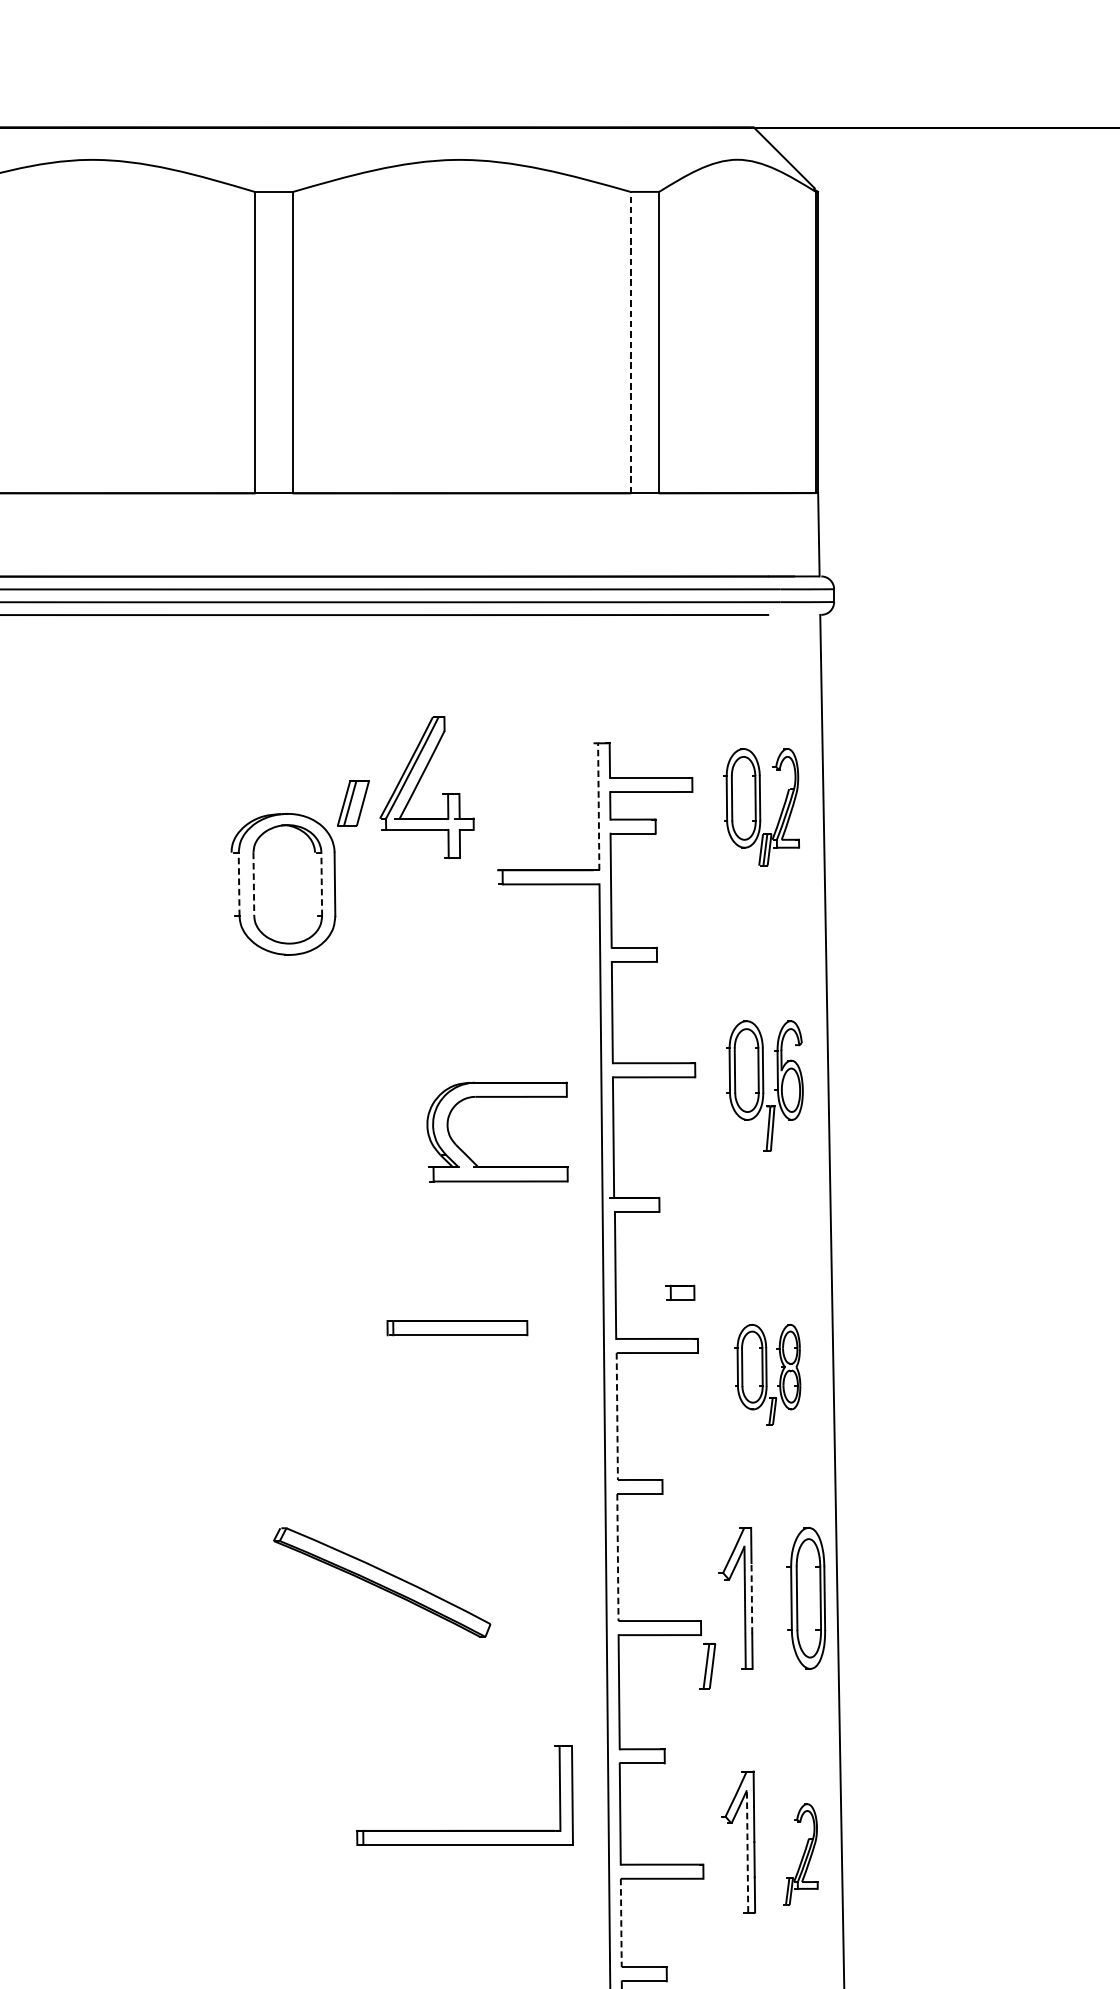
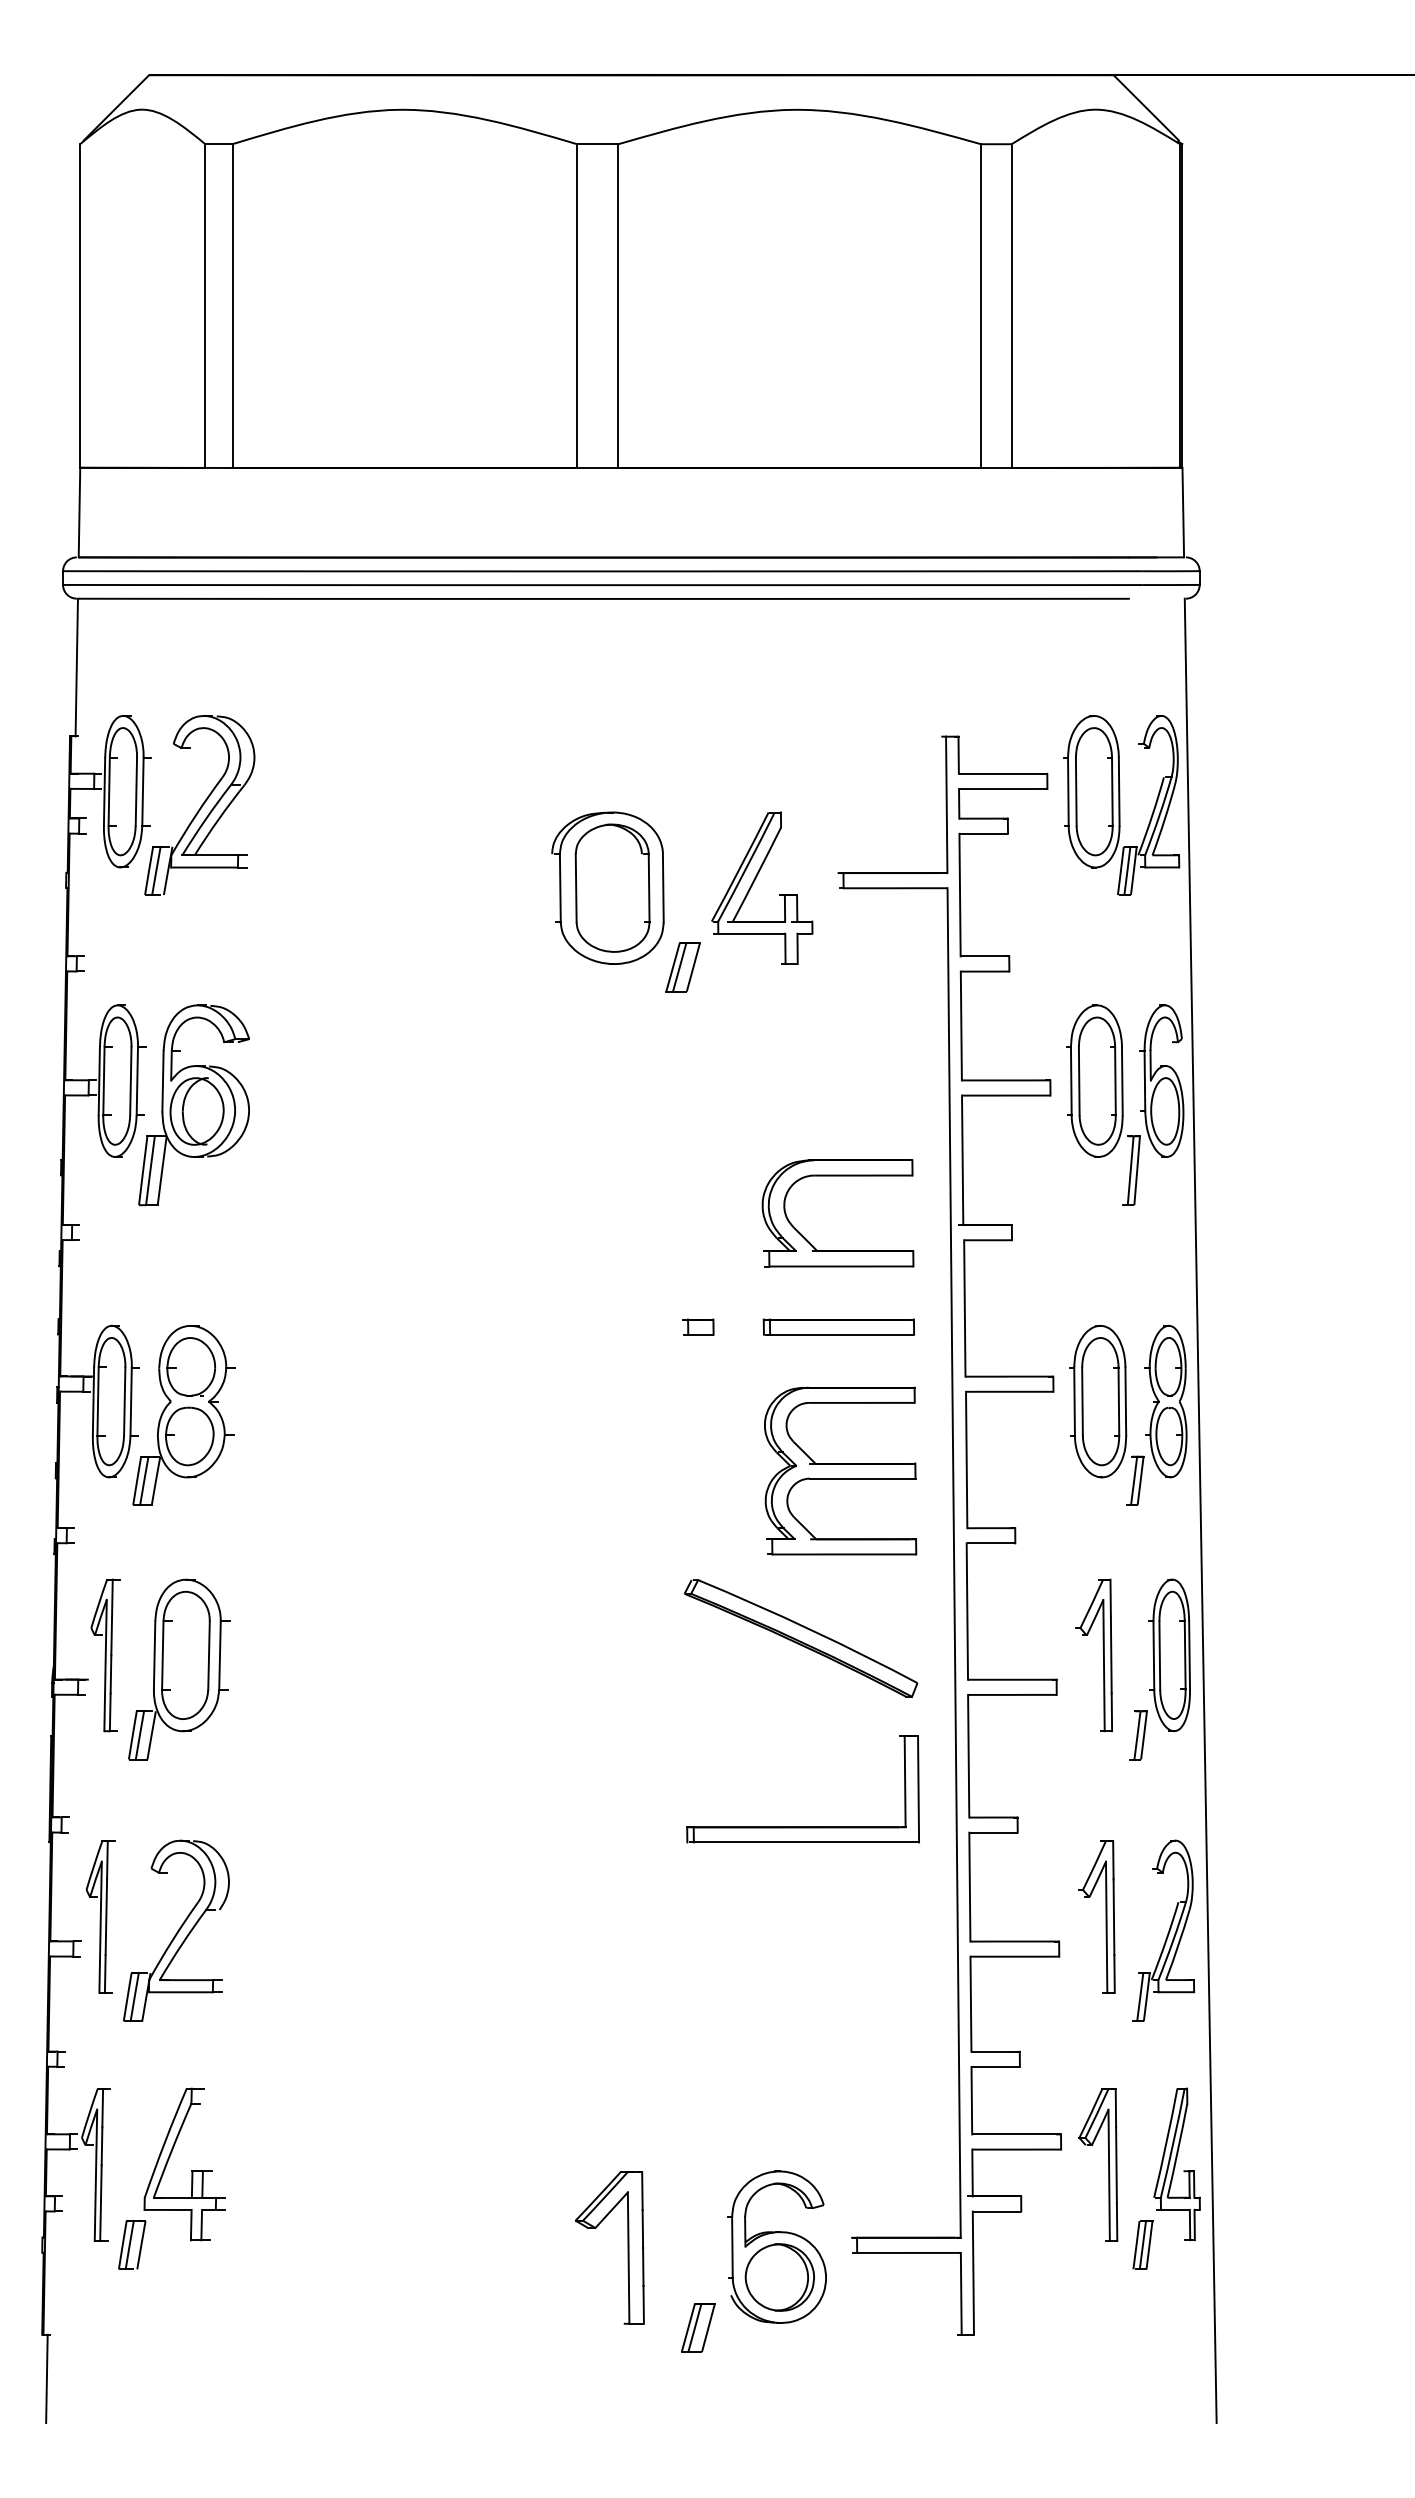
line: (630, 342) -> (980, 306), dashed -> solid
part: (419, 782) -> (754, 882), moved
part: (352, 803) -> (682, 967), moved
line: (598, 806) -> (946, 804), dashed -> solid
part: (761, 807) -> (1121, 805), size x1.43
line: (239, 883) -> (560, 887), dashed -> solid
line: (322, 883) -> (649, 887), dashed -> solid
line: (254, 884) -> (576, 888), dashed -> solid
part: (765, 1085) -> (1125, 1104), size x1.43
part: (497, 1097) -> (837, 1176), moved
part: (680, 1292) -> (698, 1326), moved
part: (457, 1327) -> (838, 1326), moved
part: (767, 1374) -> (1128, 1414), size x1.67
line: (617, 1416) -> (966, 1460), dashed -> solid
part: (499, 1426) -> (840, 1470), added
line: (618, 1558) -> (967, 1612), dashed -> solid
part: (382, 1582) -> (801, 1638), moved
line: (752, 1598) -> (1111, 1655), dashed -> solid
part: (707, 1666) -> (1138, 1735), moved
part: (464, 1830) -> (802, 1826), moved
line: (747, 1851) -> (1106, 1927), dashed -> solid
part: (800, 1854) -> (1163, 1930), size x1.67
line: (620, 1923) -> (970, 2004), dashed -> solid

